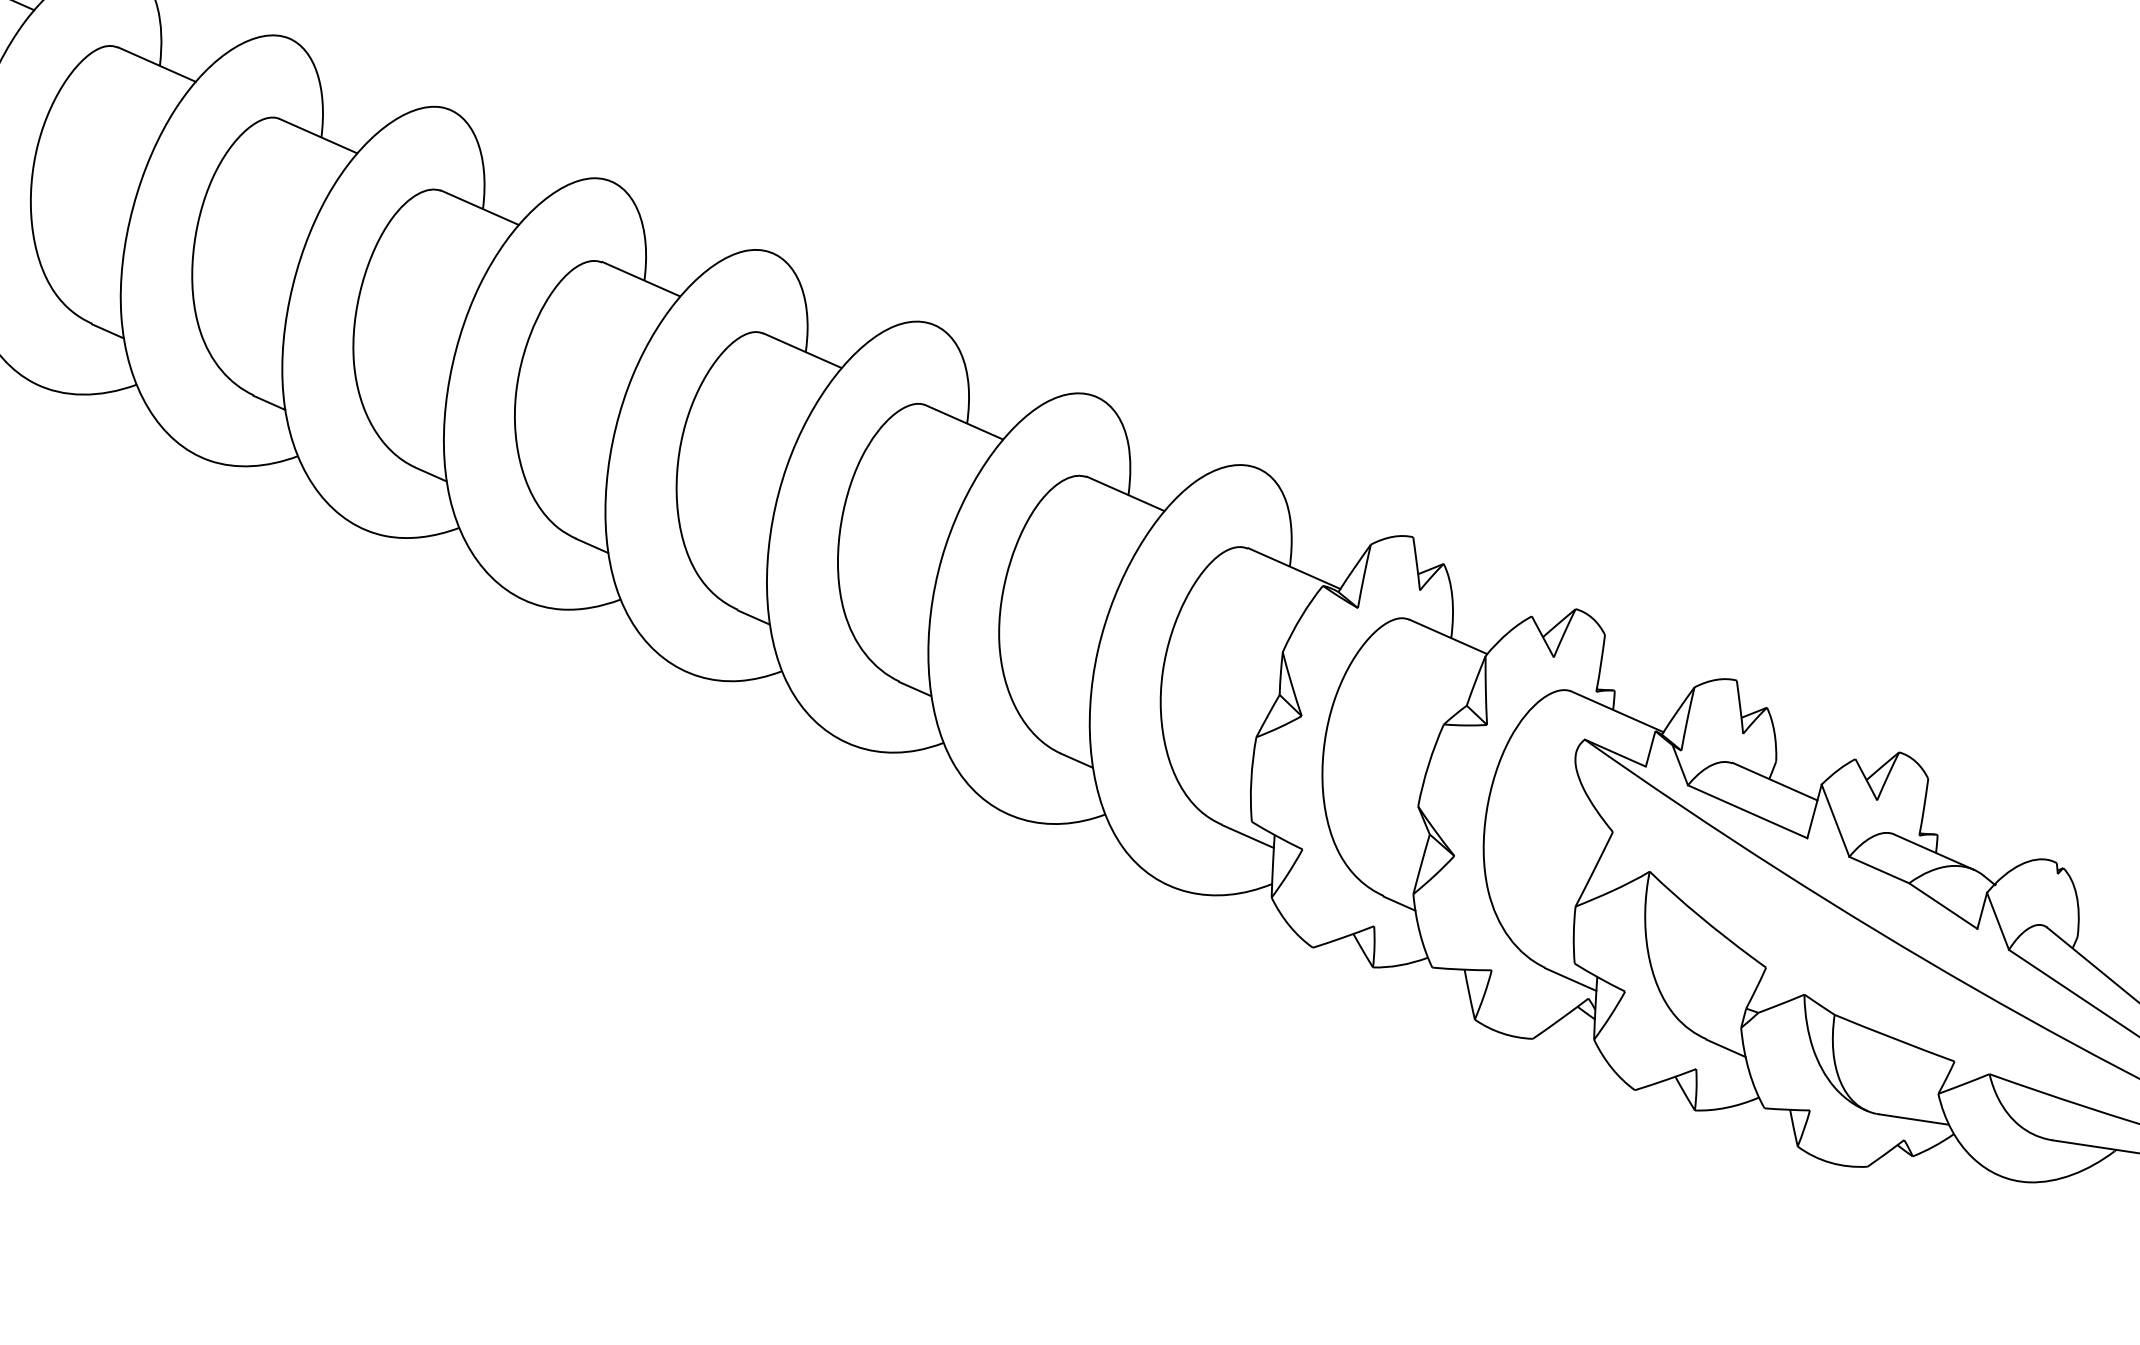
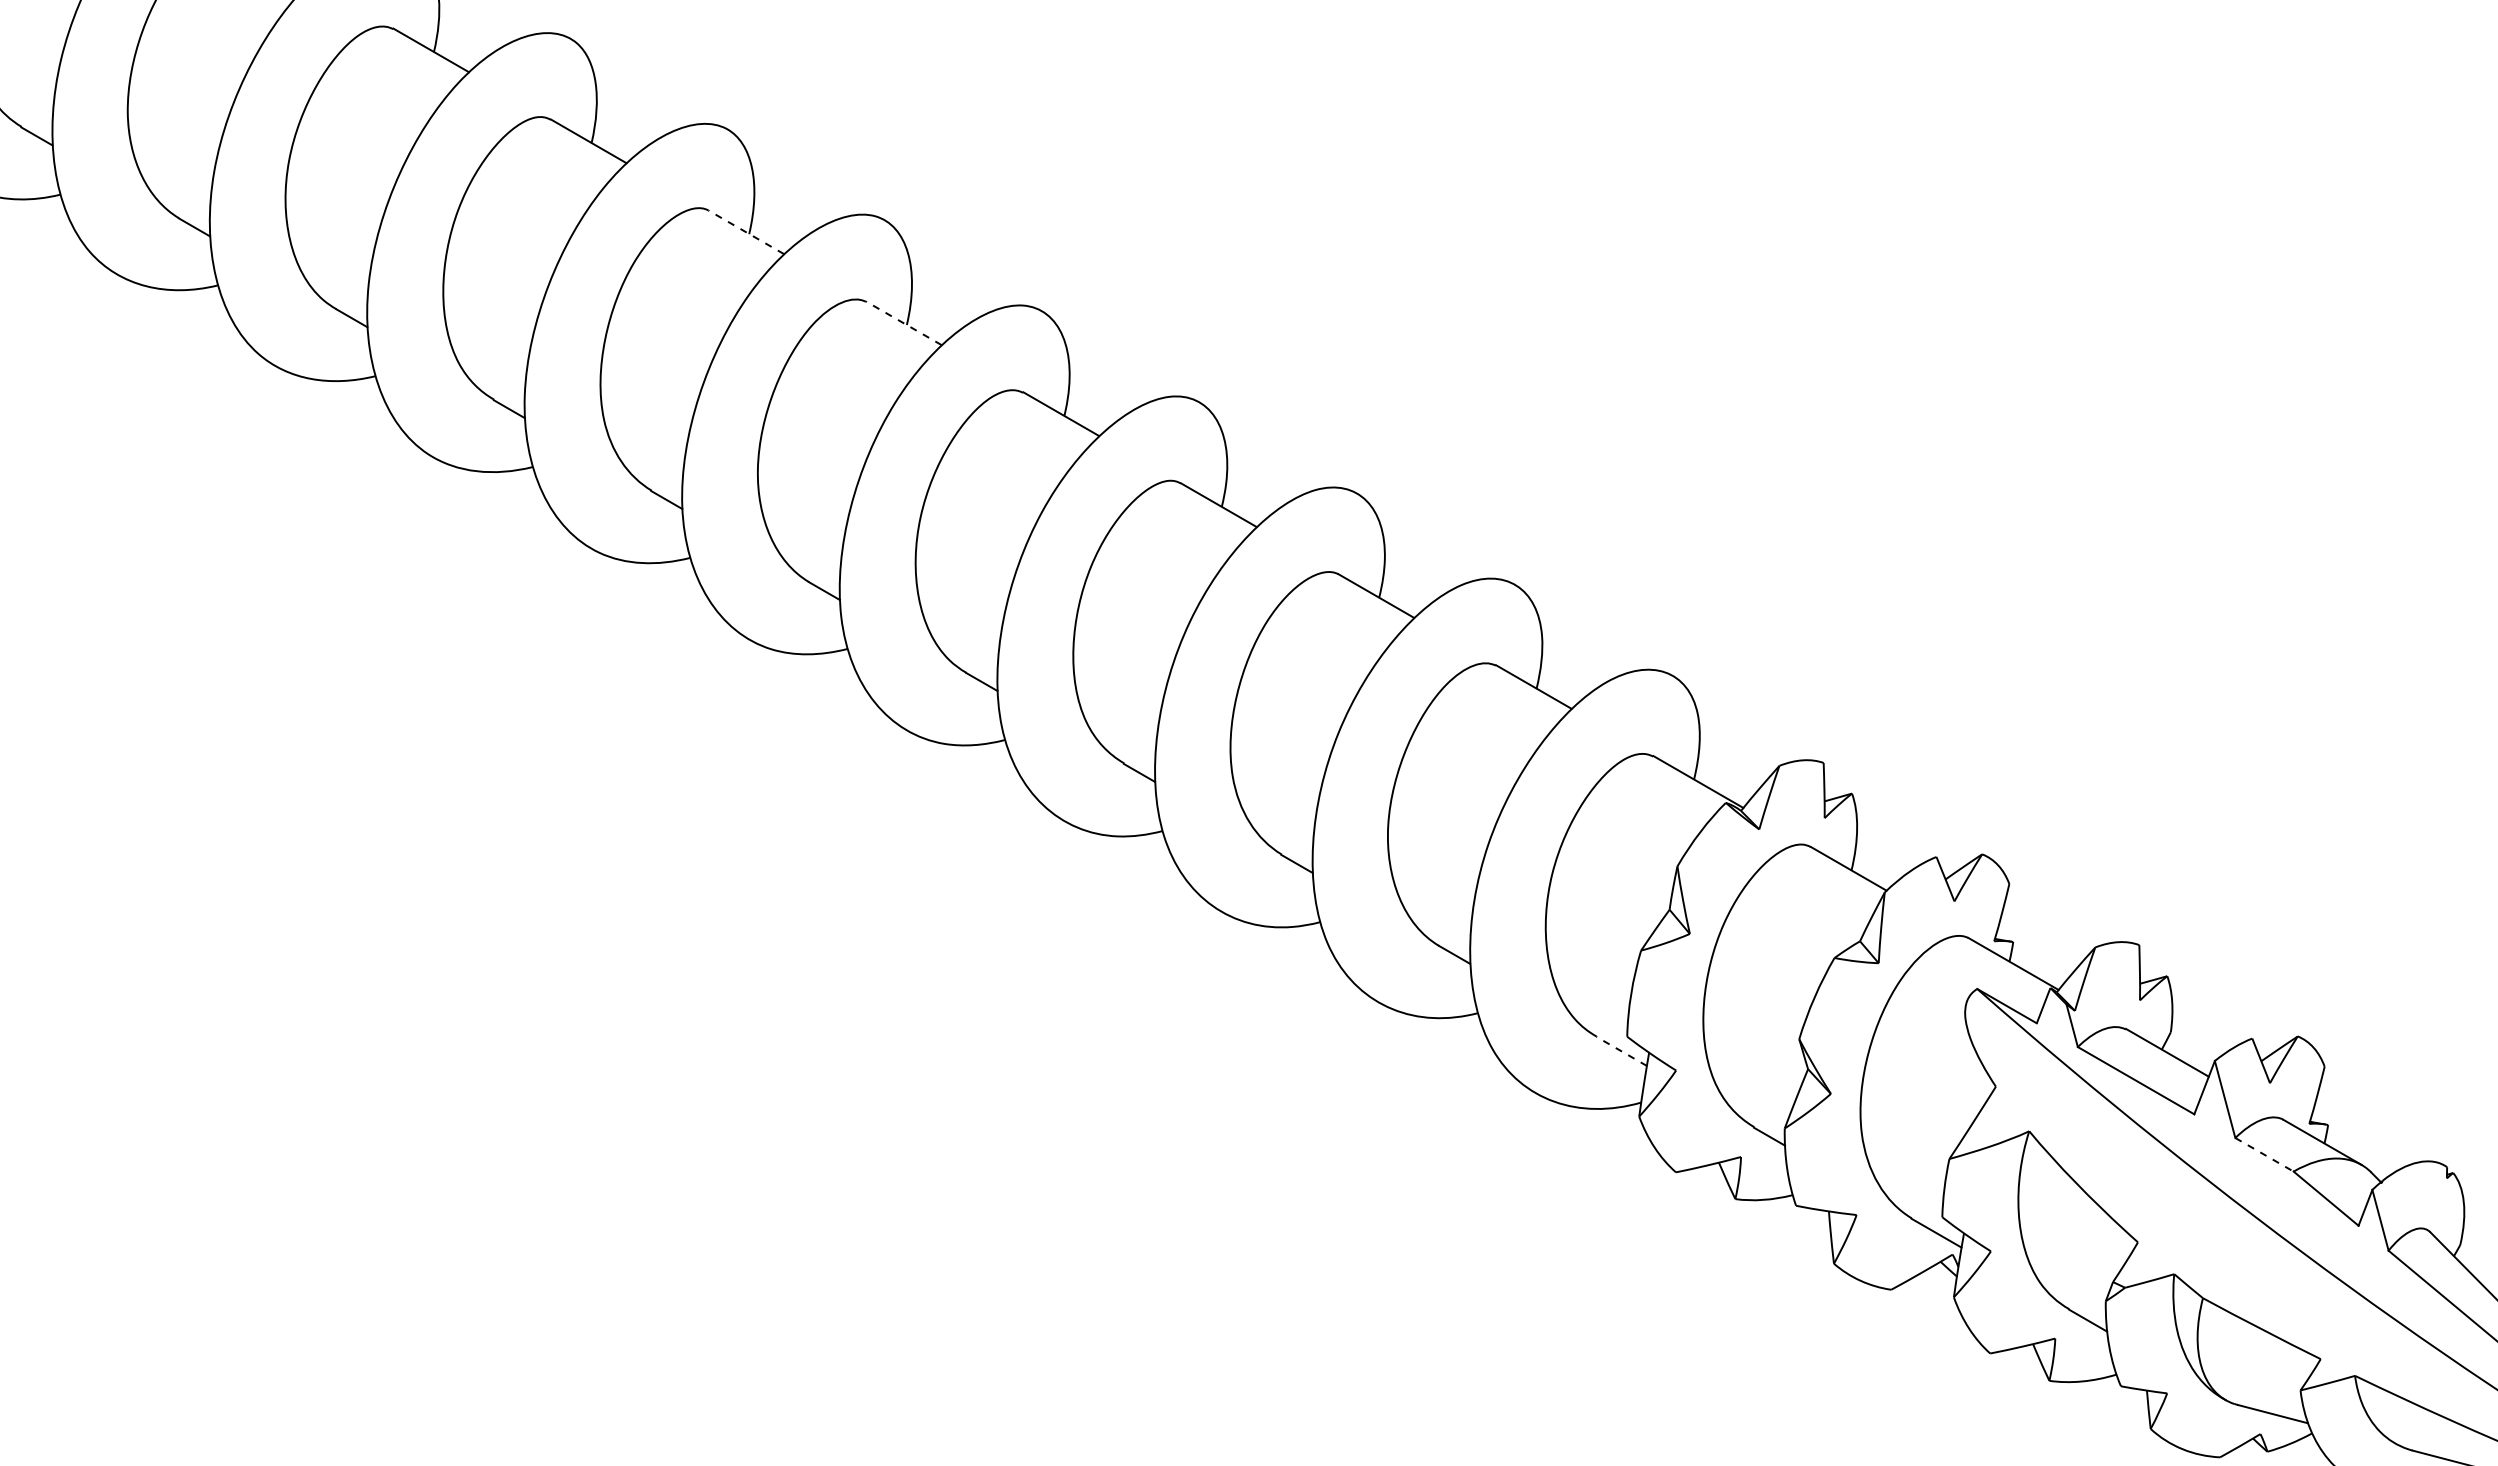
line: (318, 136) -> (746, 232), solid -> dashed
line: (479, 207) -> (903, 323), solid -> dashed
line: (1247, 836) -> (1621, 1051), solid -> dashed
line: (1879, 869) -> (2264, 1154), solid -> dashed

